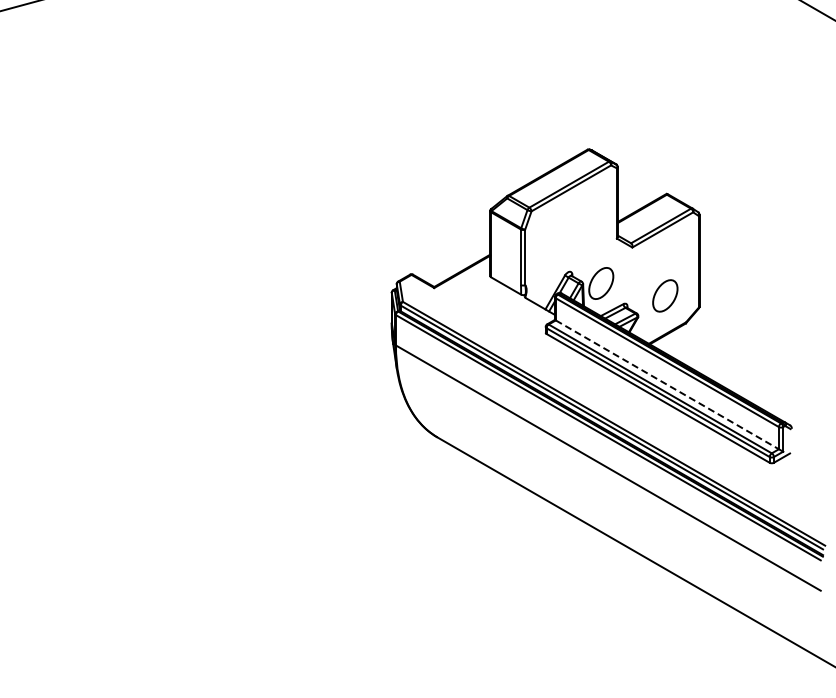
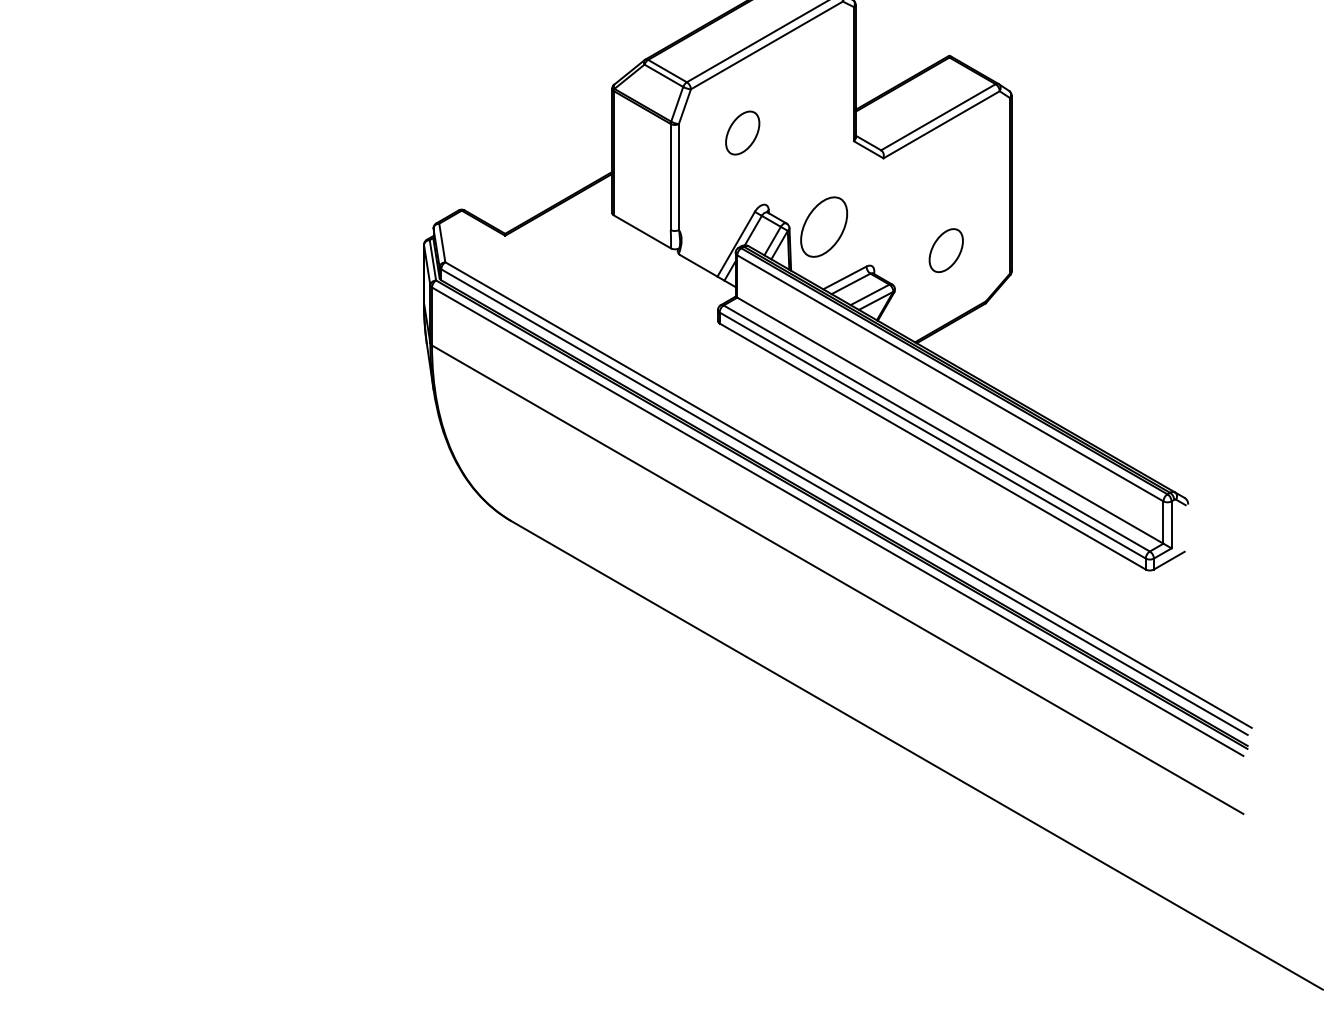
part: (558, 234) -> (742, 133), added
part: (664, 295) -> (944, 250), size x0.71
line: (667, 384) -> (950, 420), dashed -> solid

